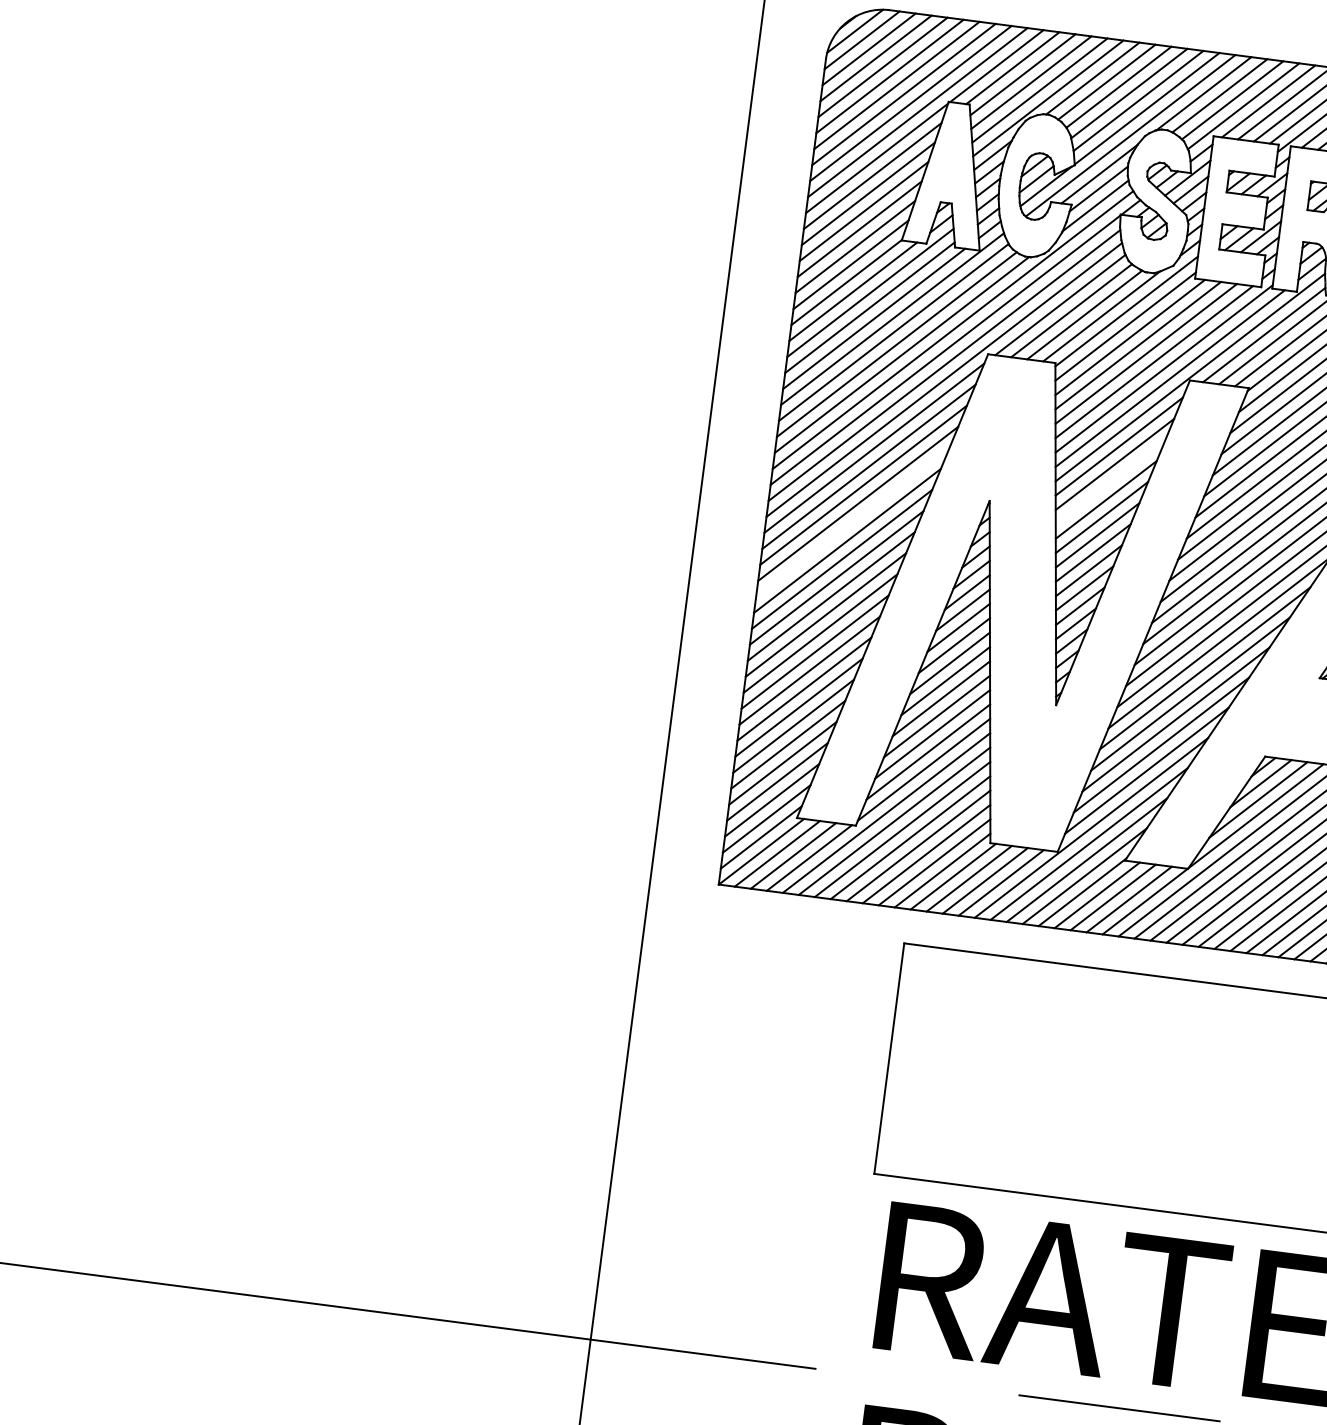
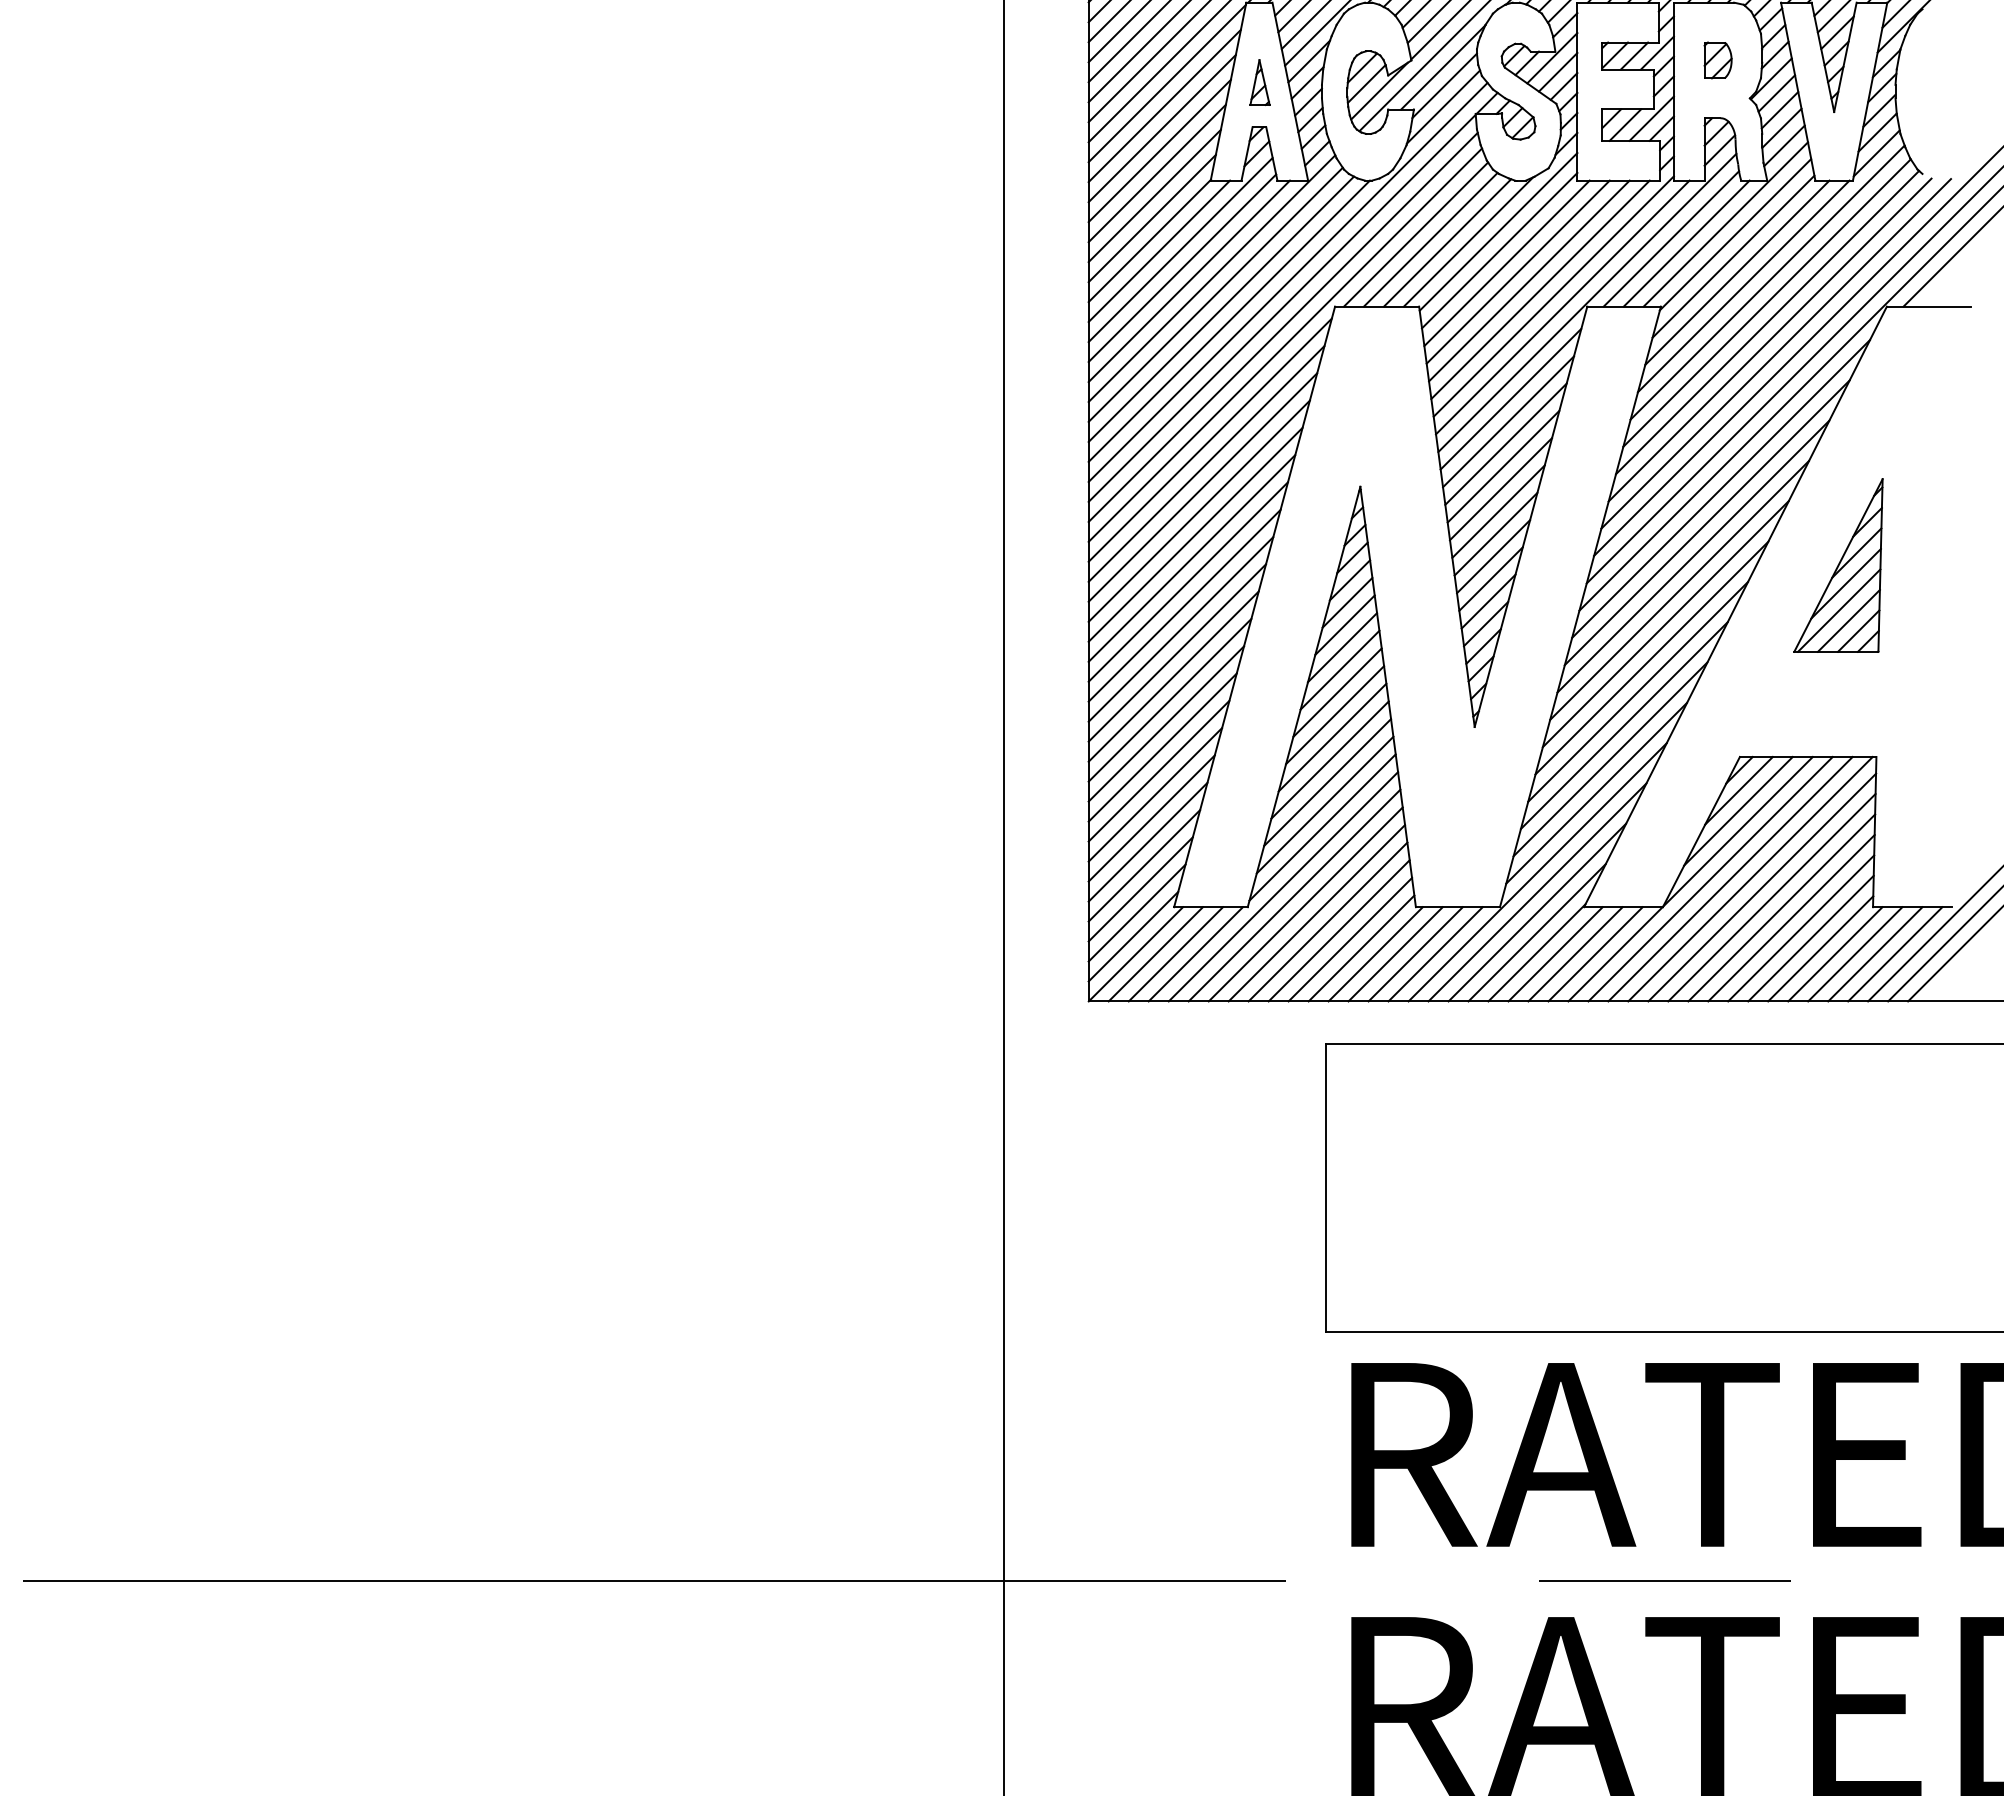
part: (950, 167) -> (1259, 82), added
line: (1110, 481) -> (1505, 443), added
line: (852, 522) -> (1195, 534), added

